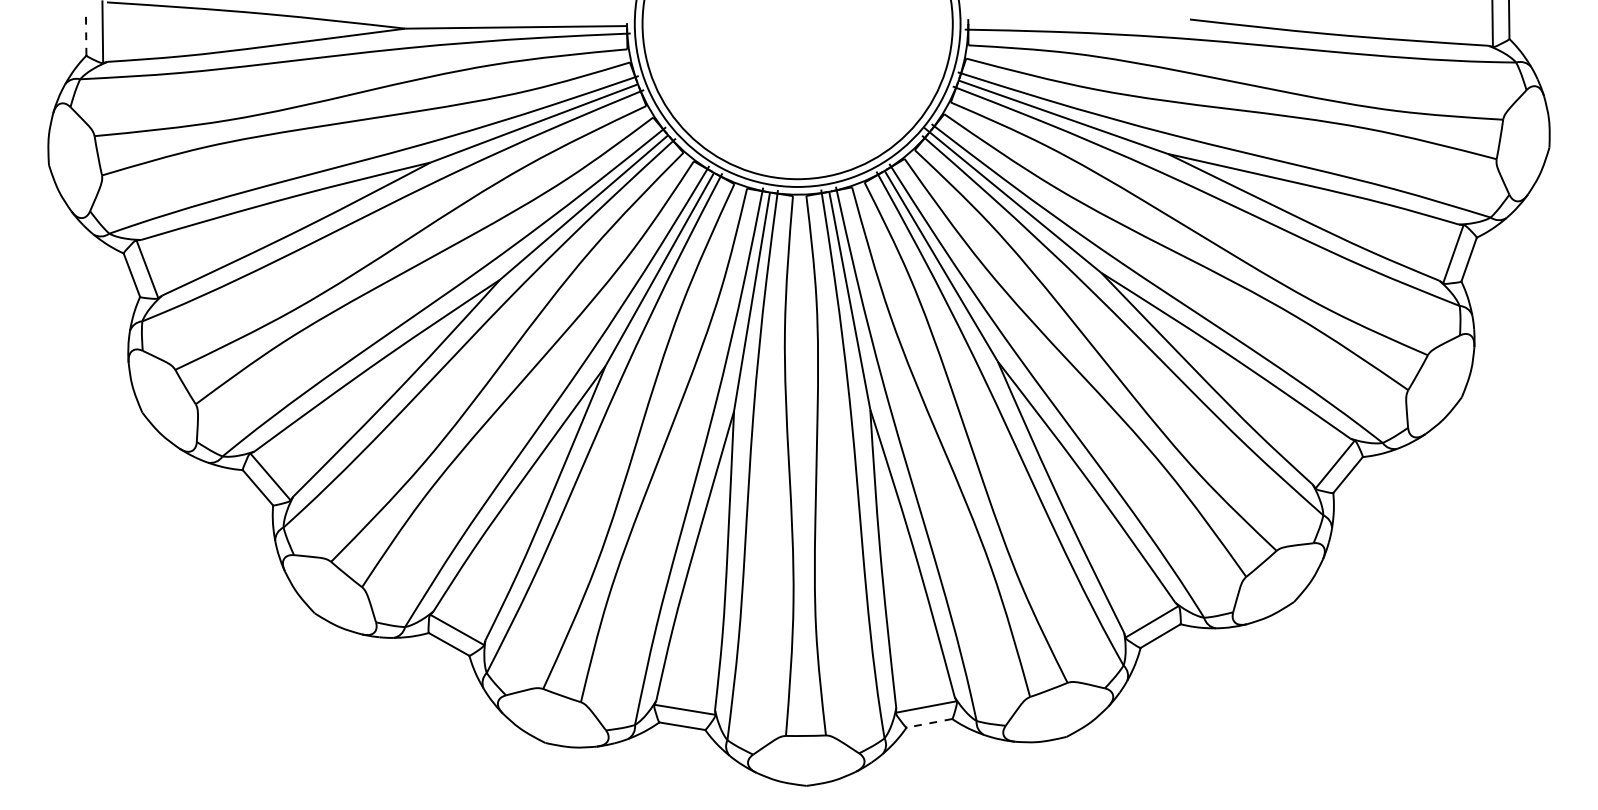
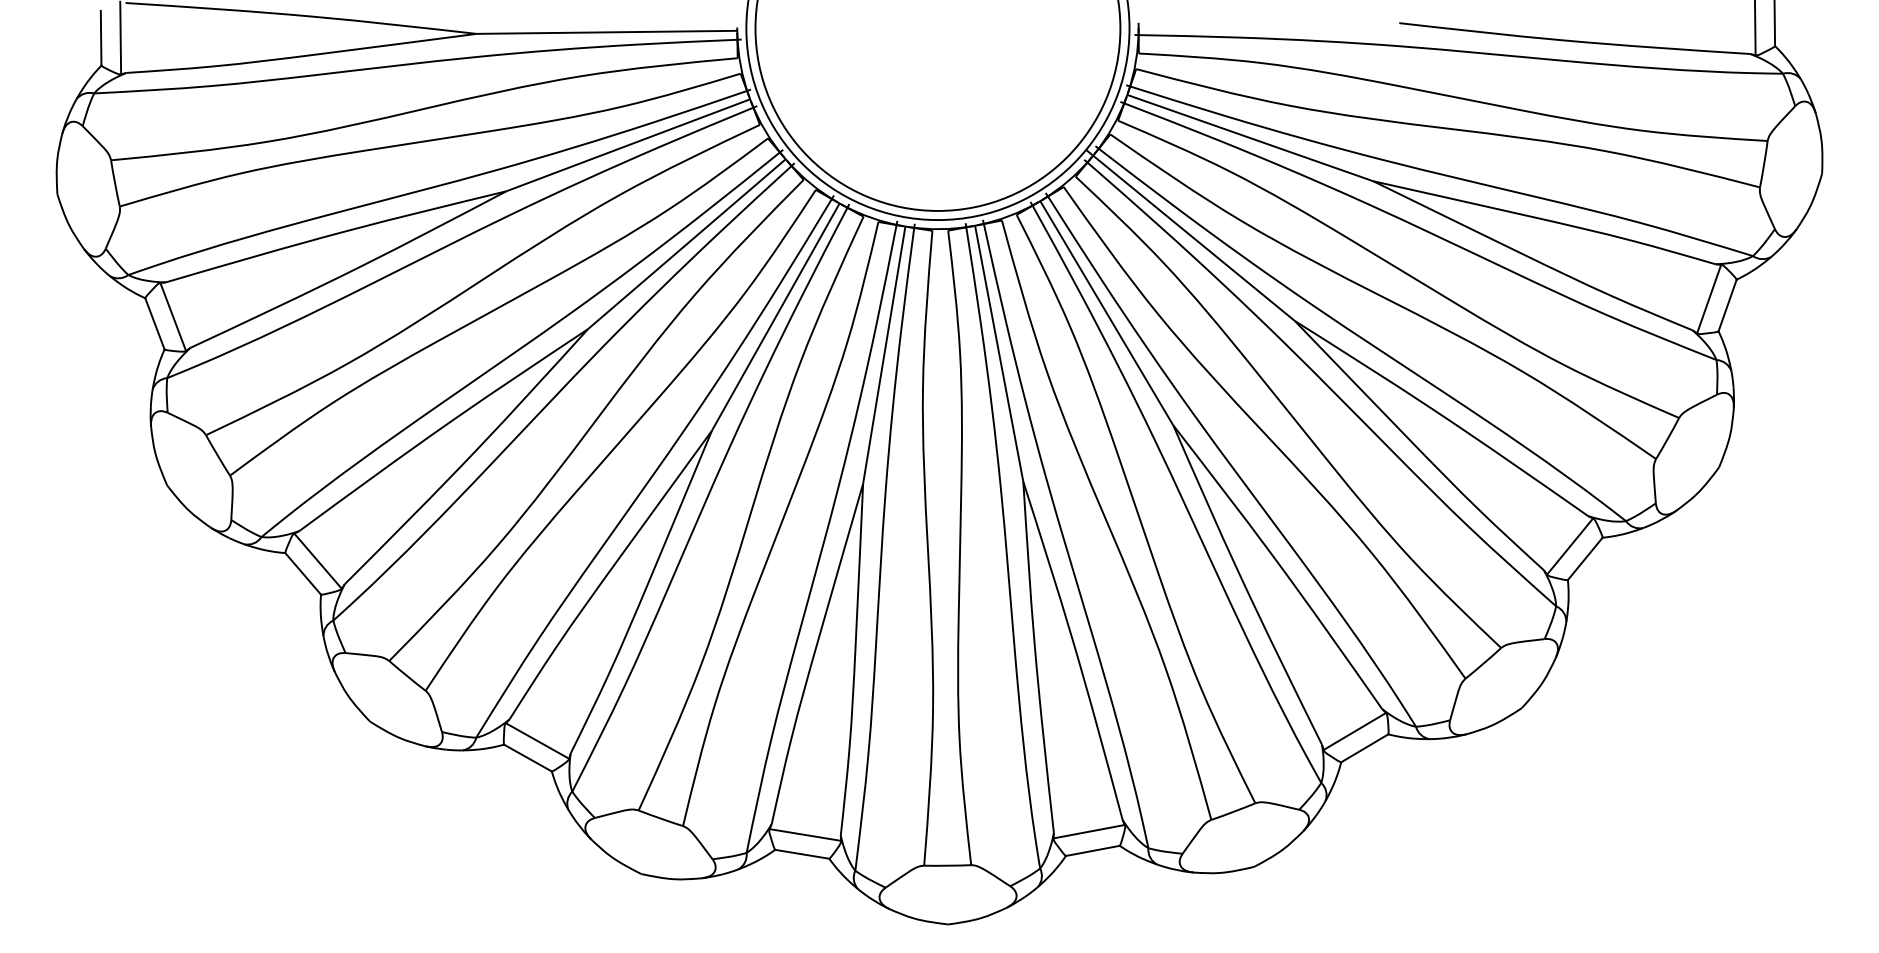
line: (86, 31) -> (101, 37), dashed -> solid
line: (928, 723) -> (1091, 851), dashed -> solid

